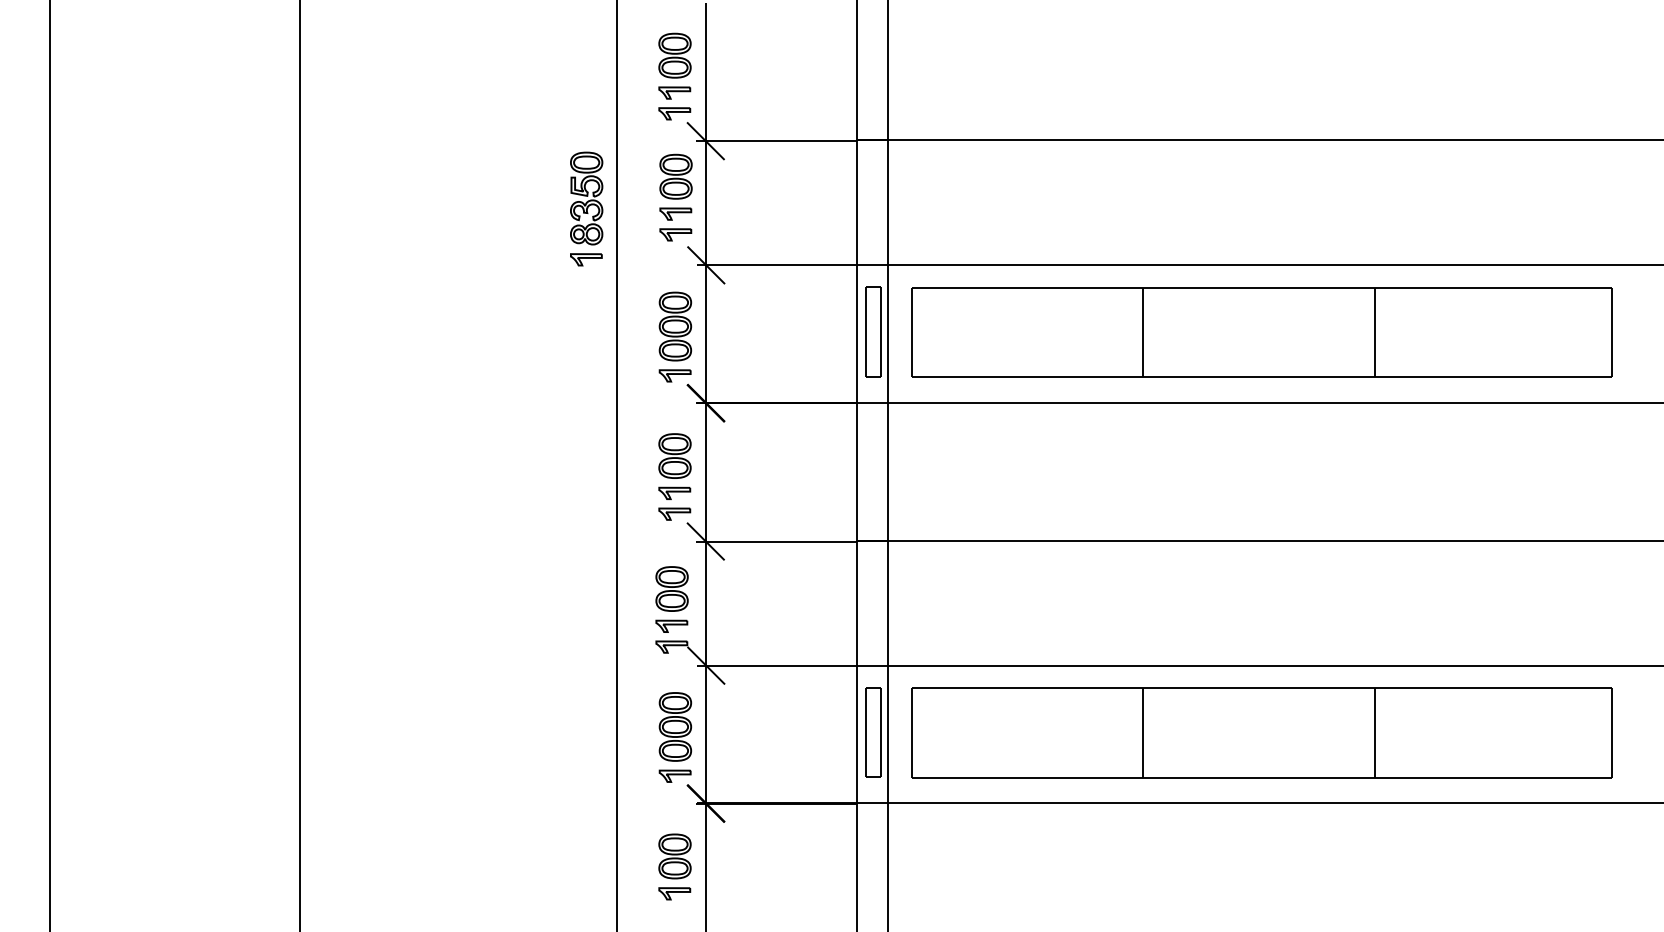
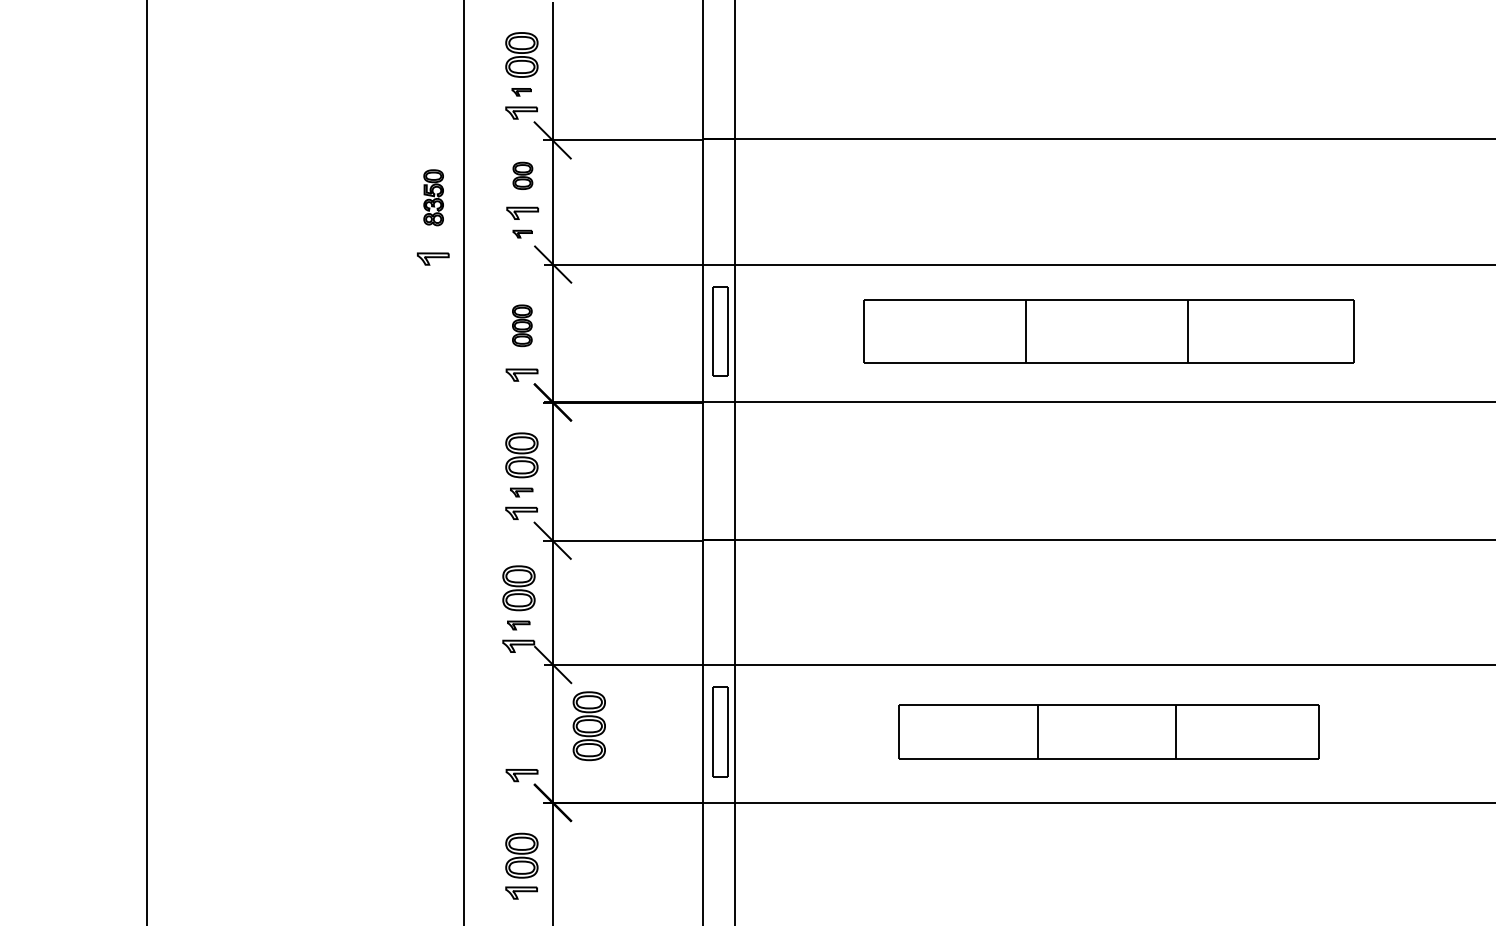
part: (674, 92) -> (521, 91), size x0.6
part: (675, 176) -> (522, 175), size x0.6
part: (586, 198) -> (433, 197), size x0.6
part: (675, 234) -> (522, 233), size x0.6
part: (675, 326) -> (522, 325), size x0.6
part: (1261, 332) -> (1108, 331), size x0.7
part: (674, 492) -> (521, 491), size x0.7
part: (671, 625) -> (518, 624), size x0.7
part: (675, 726) -> (589, 725), moved
part: (1261, 732) -> (1108, 731), size x0.6

